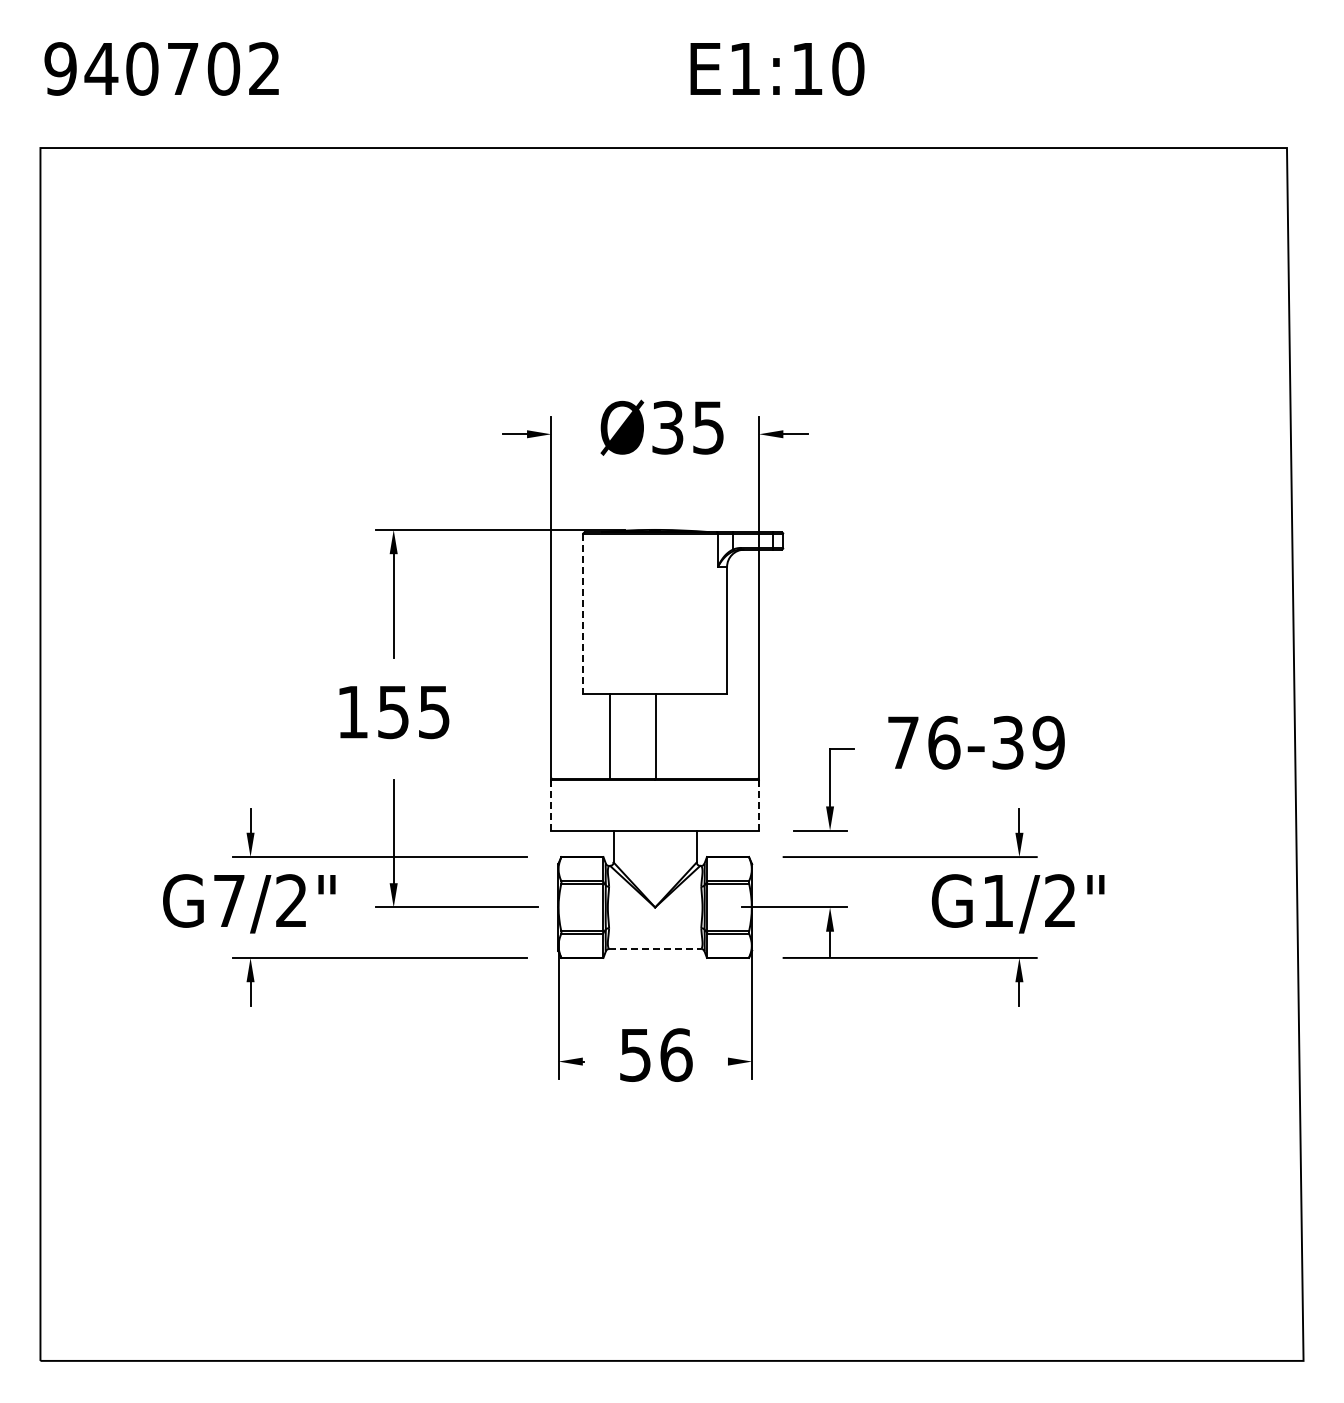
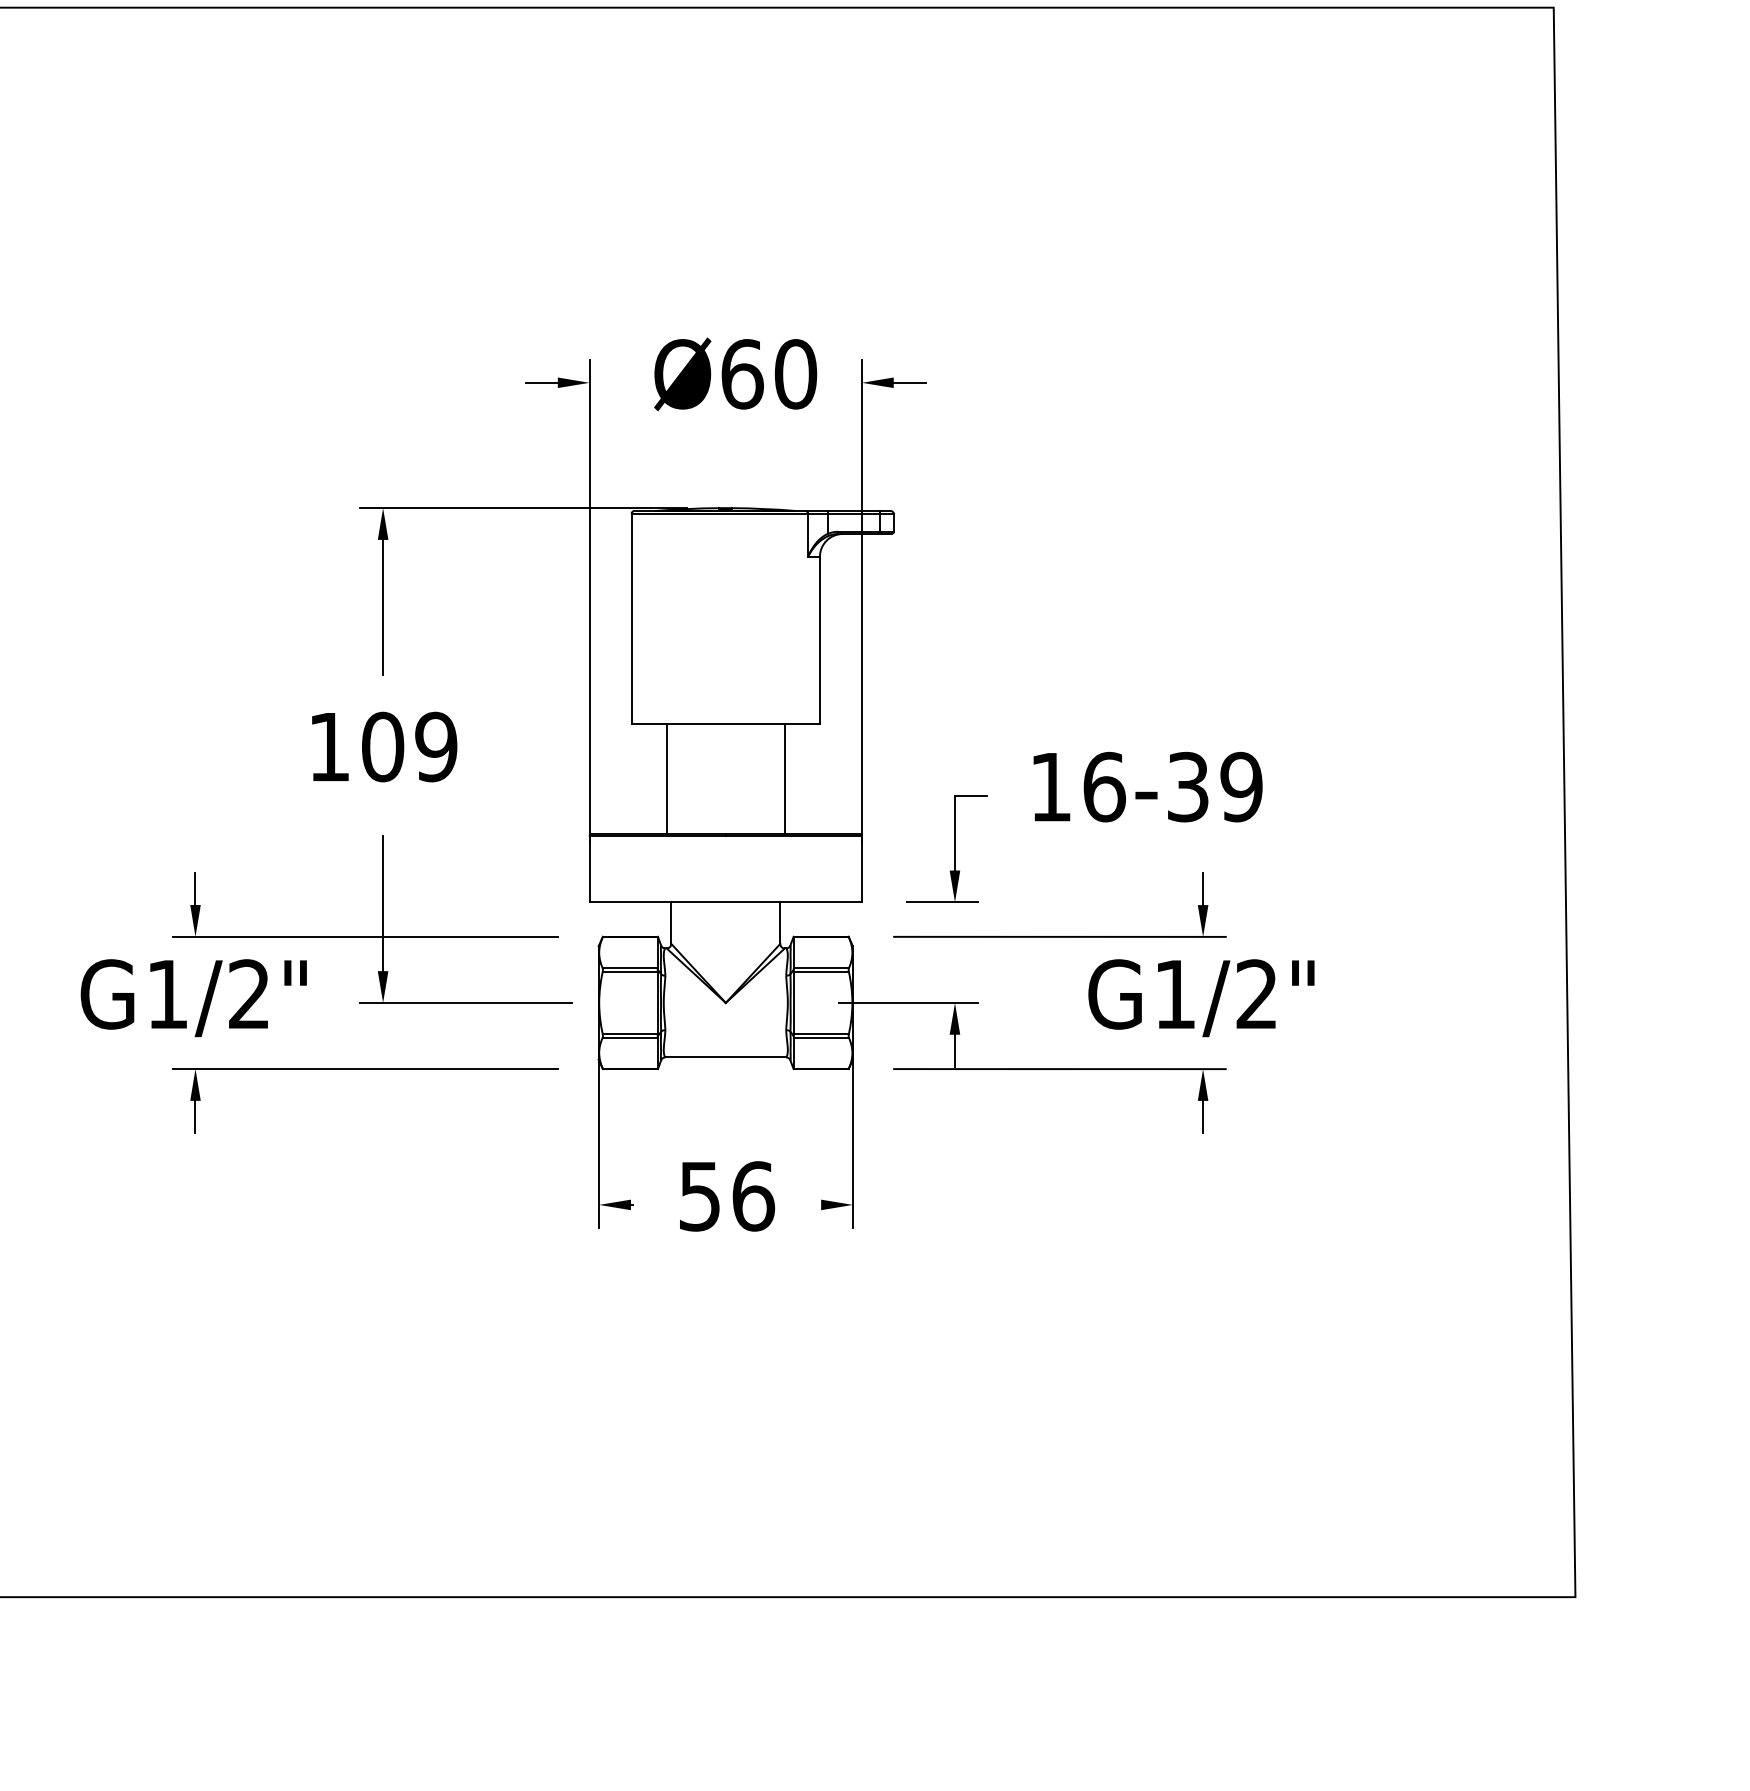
text: (688, 427) -> (769, 373), Ø35 -> Ø60
line: (583, 614) -> (631, 618), dashed -> solid
text: (413, 712) -> (409, 747), 155 -> 109
line: (656, 736) -> (785, 778), moved
text: (903, 742) -> (1051, 786), 76-39 -> 16-39
line: (759, 805) -> (862, 869), dashed -> solid
line: (551, 806) -> (589, 870), dashed -> solid
text: (229, 900) -> (167, 993), G7/2" -> G1/2"
line: (655, 949) -> (726, 1058), dashed -> solid

